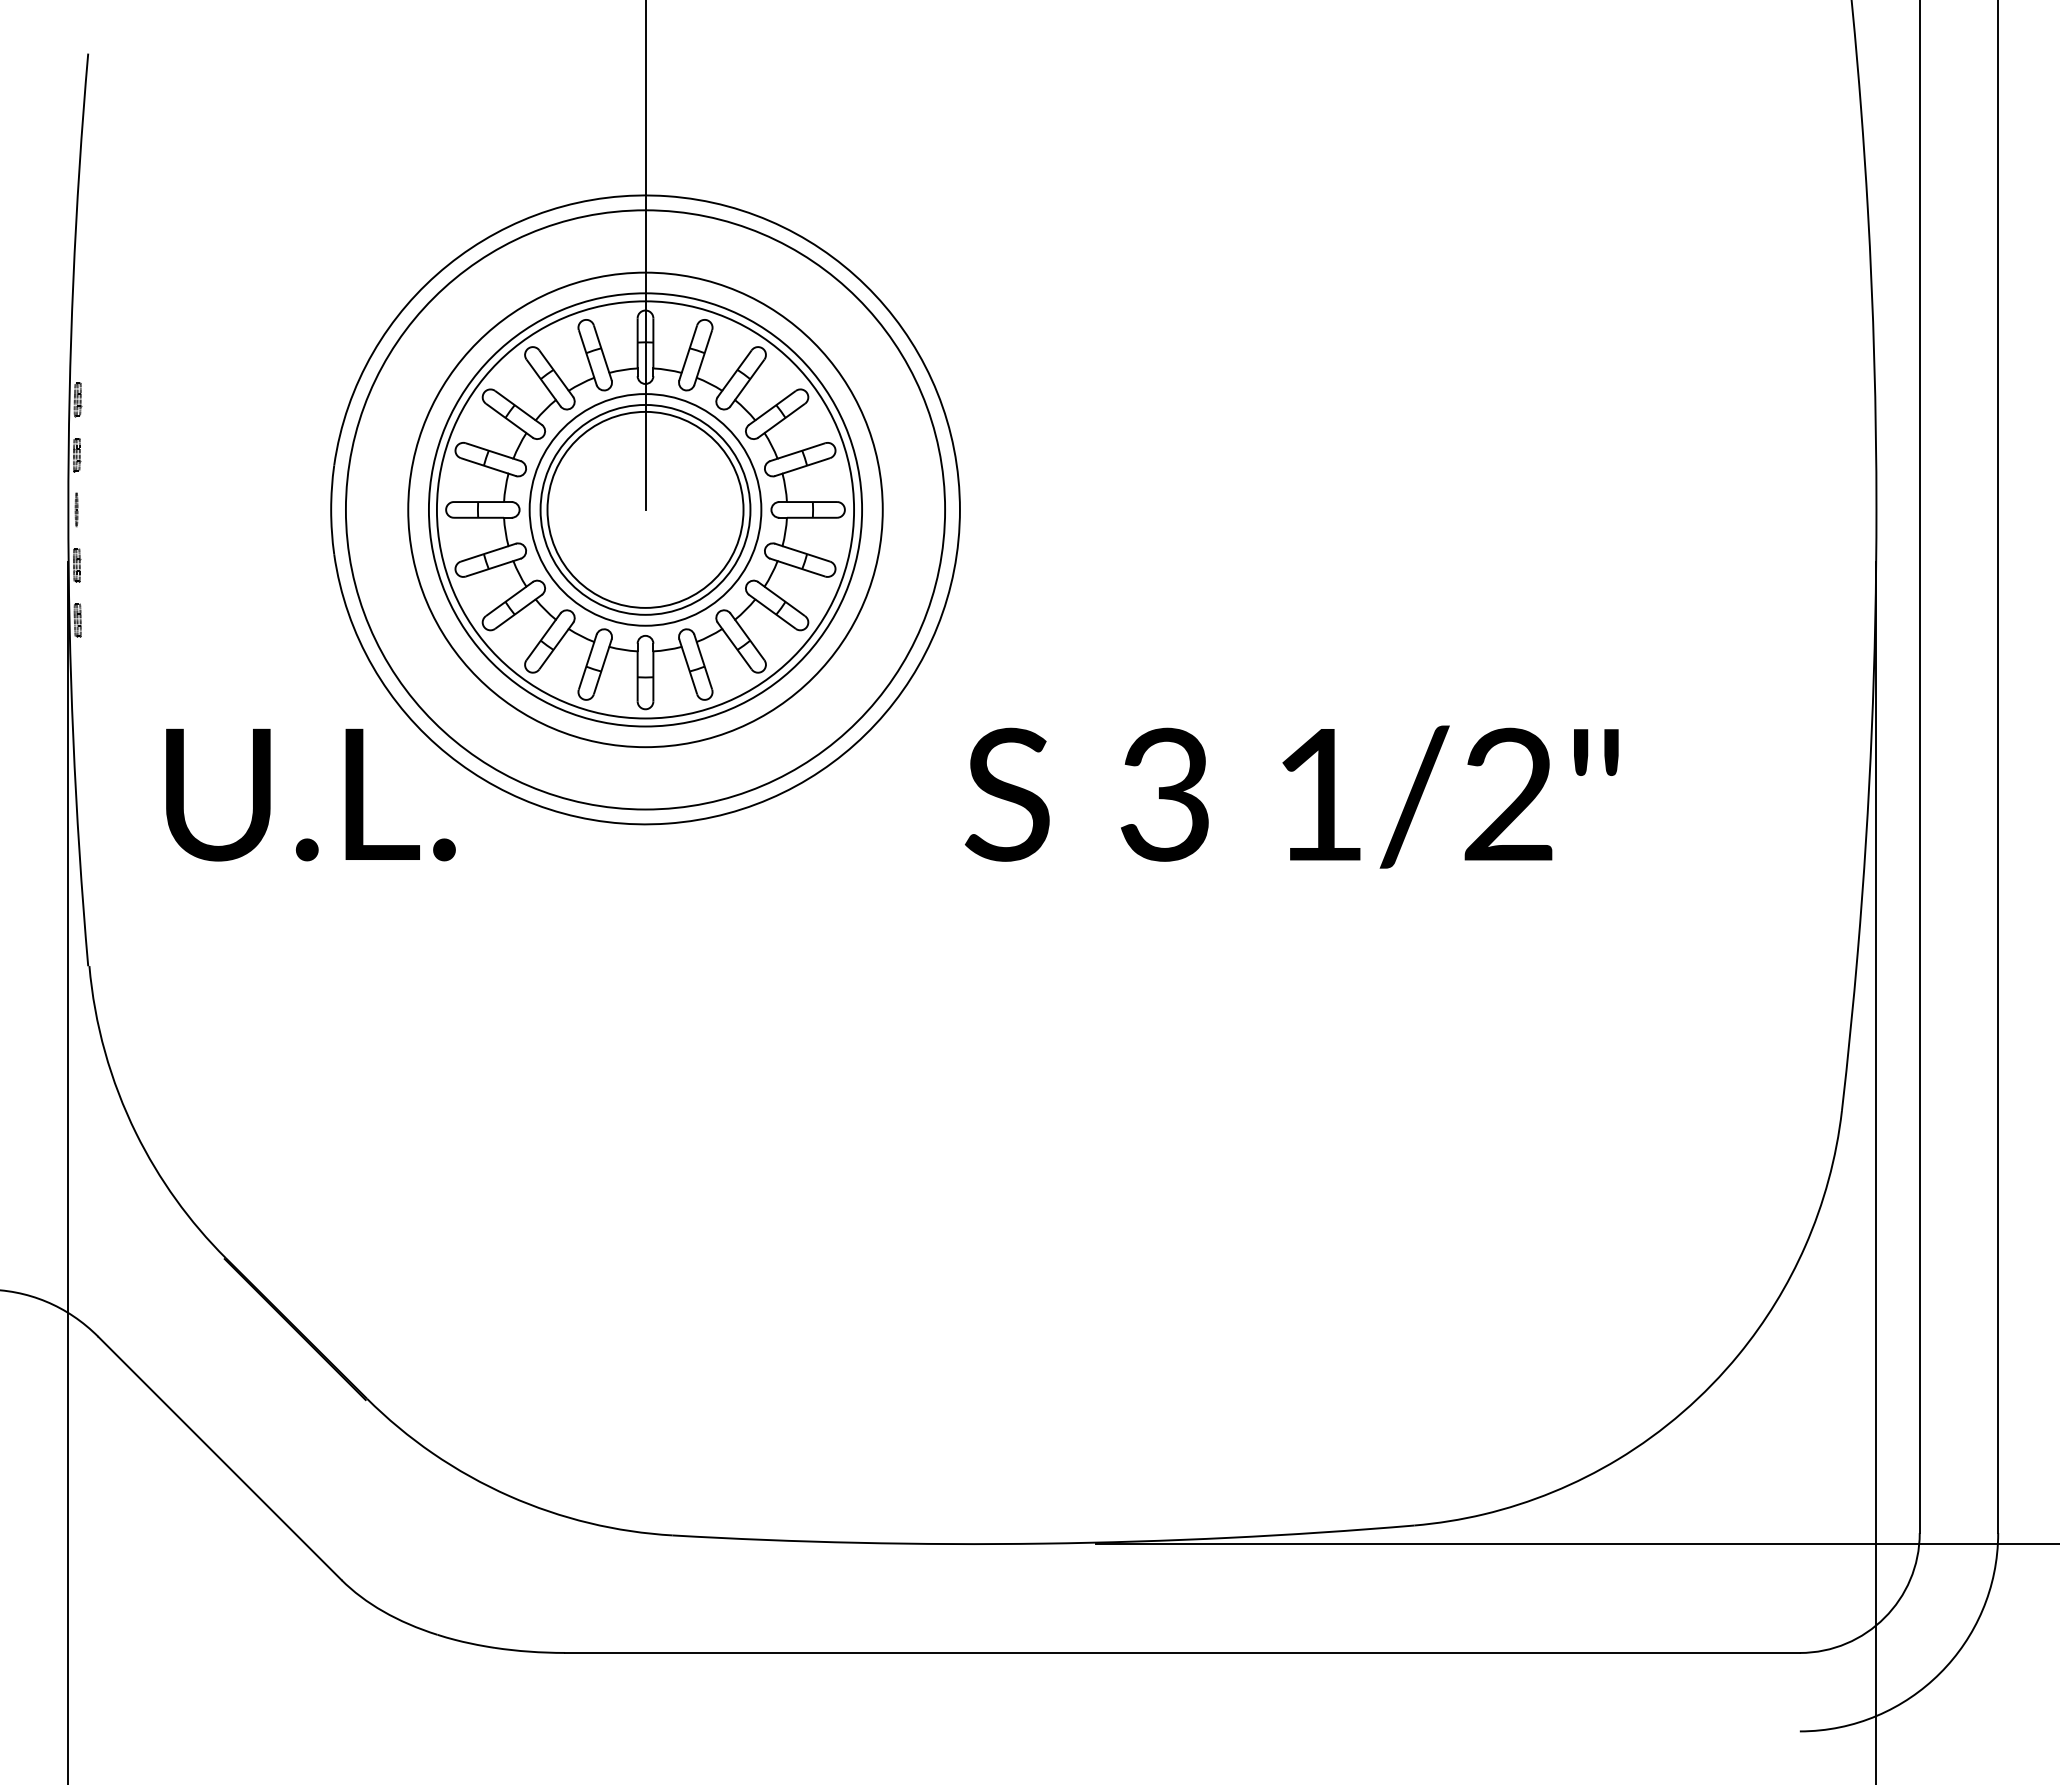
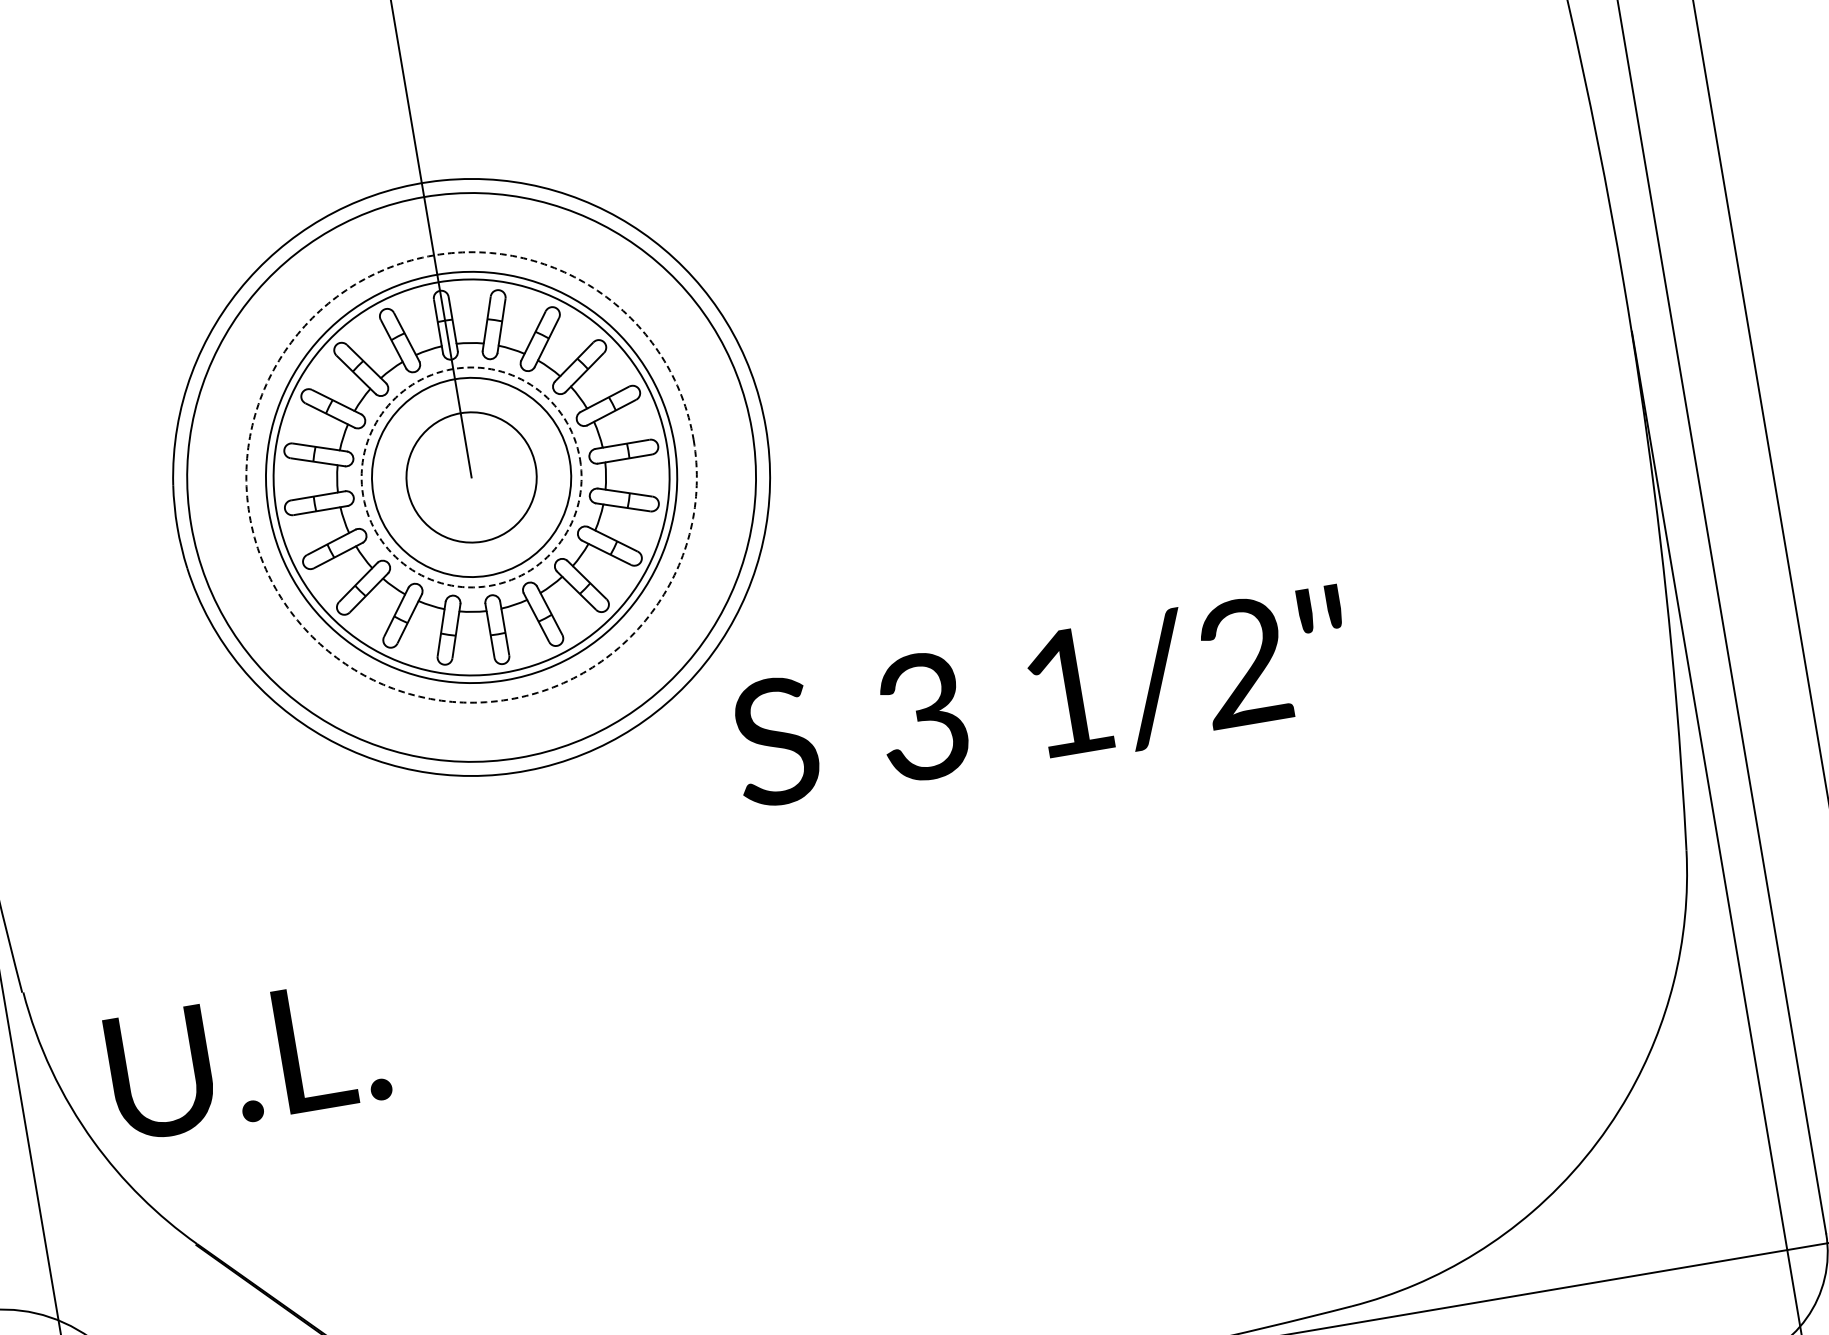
circle: (645, 509) -> (471, 477), size x0.7
circle: (645, 509) -> (471, 477), solid -> dashed
circle: (645, 509) -> (471, 477), solid -> dashed
text: (310, 794) -> (247, 1058), moved
text: (1291, 796) -> (1041, 698), moved

